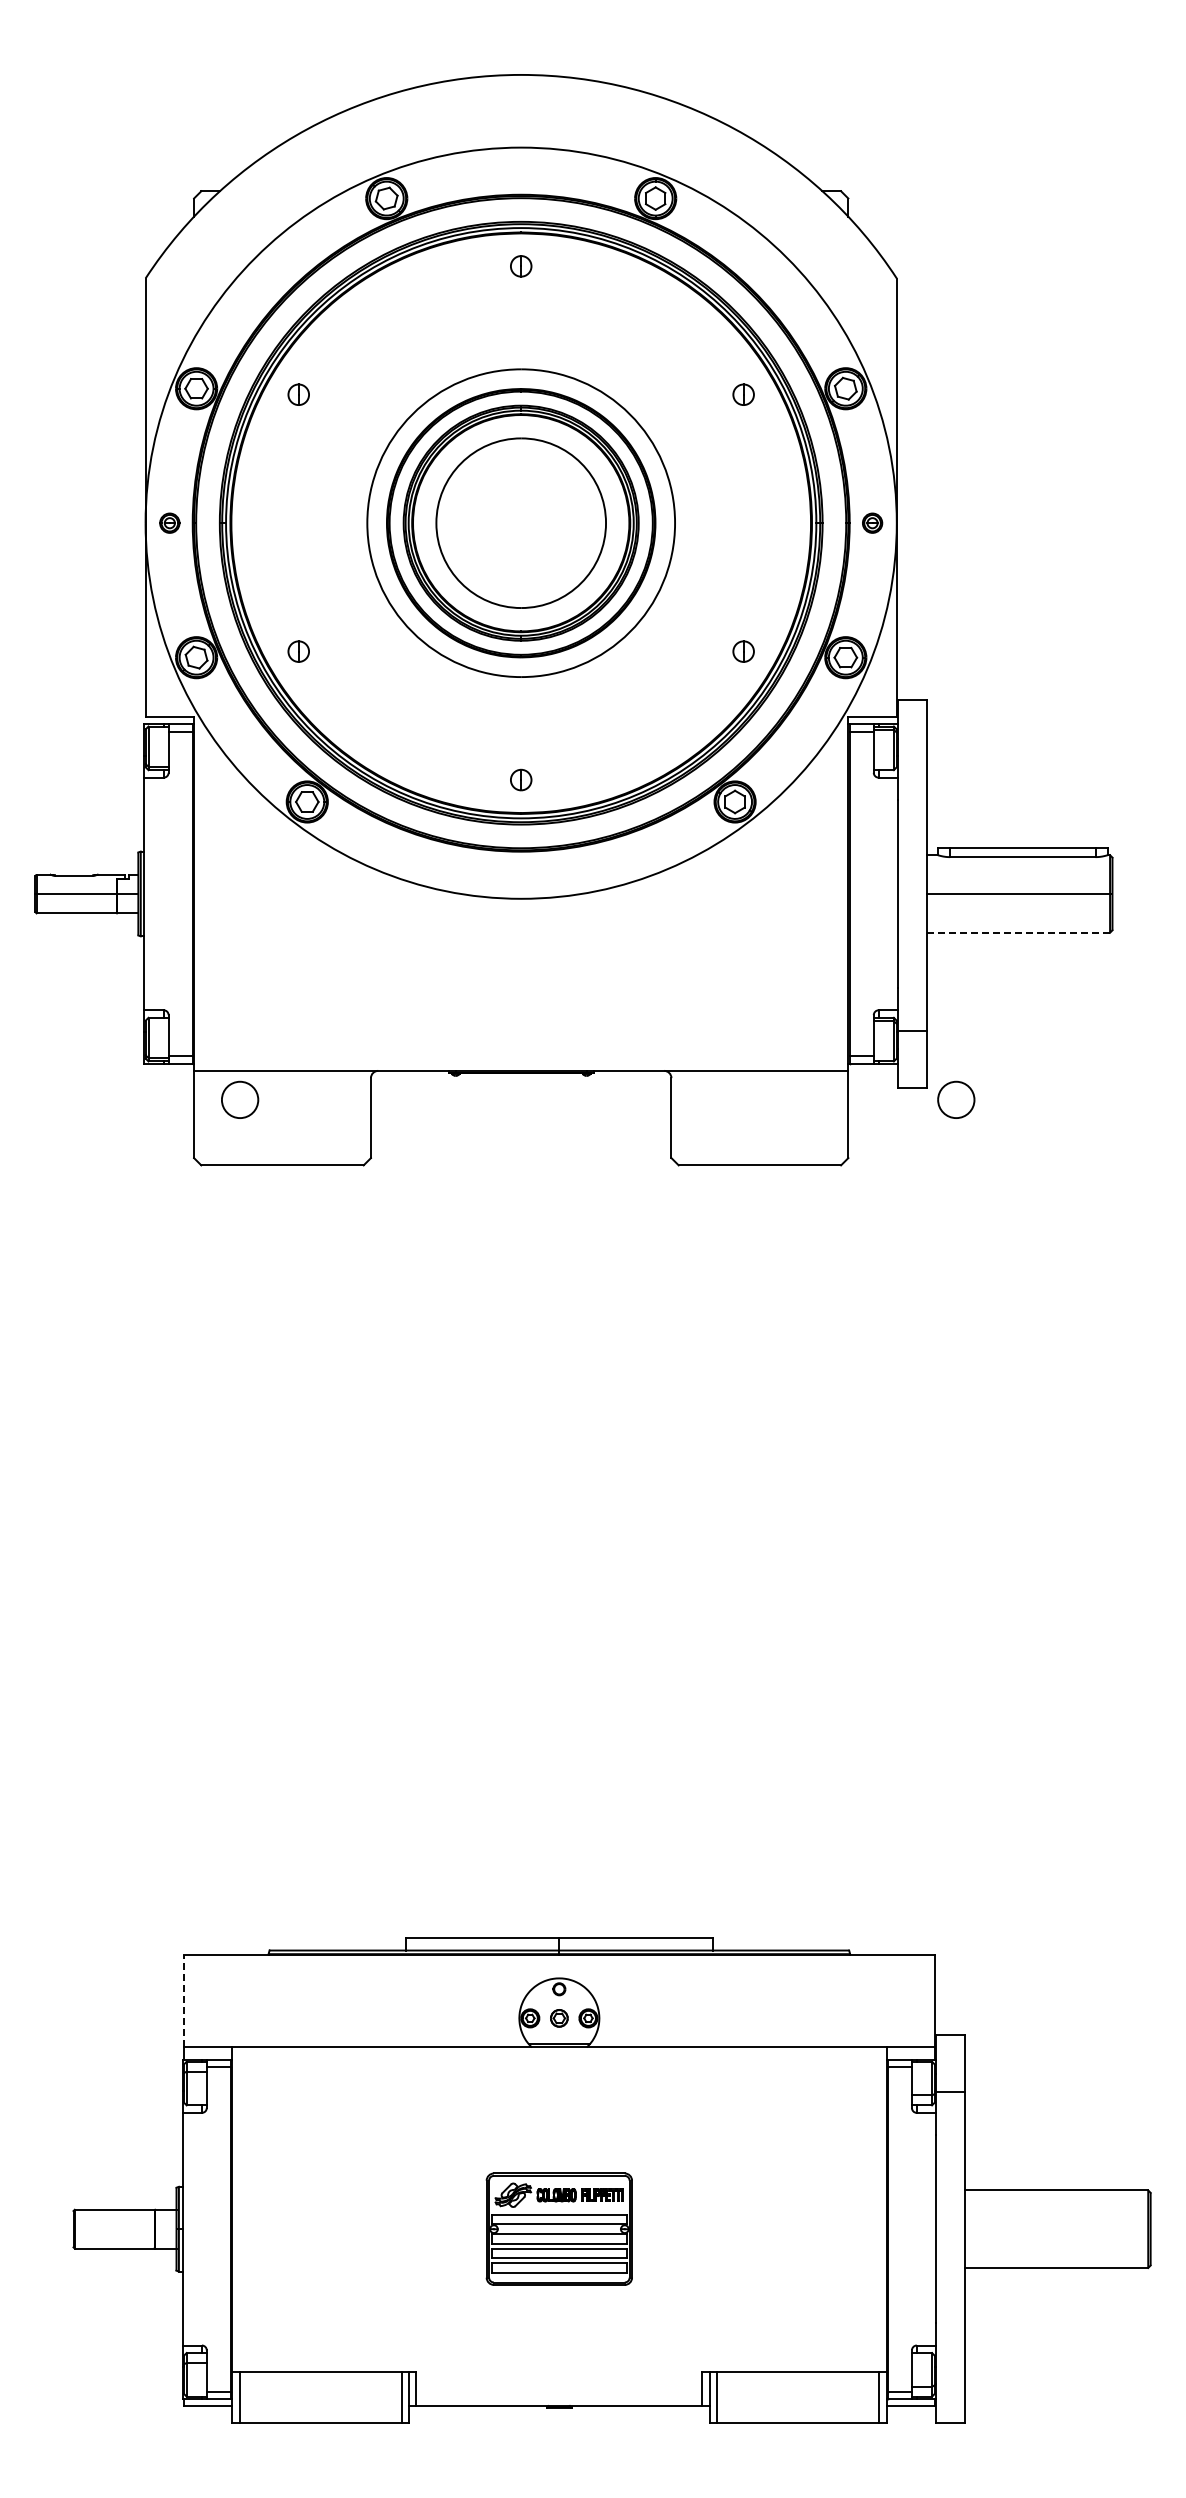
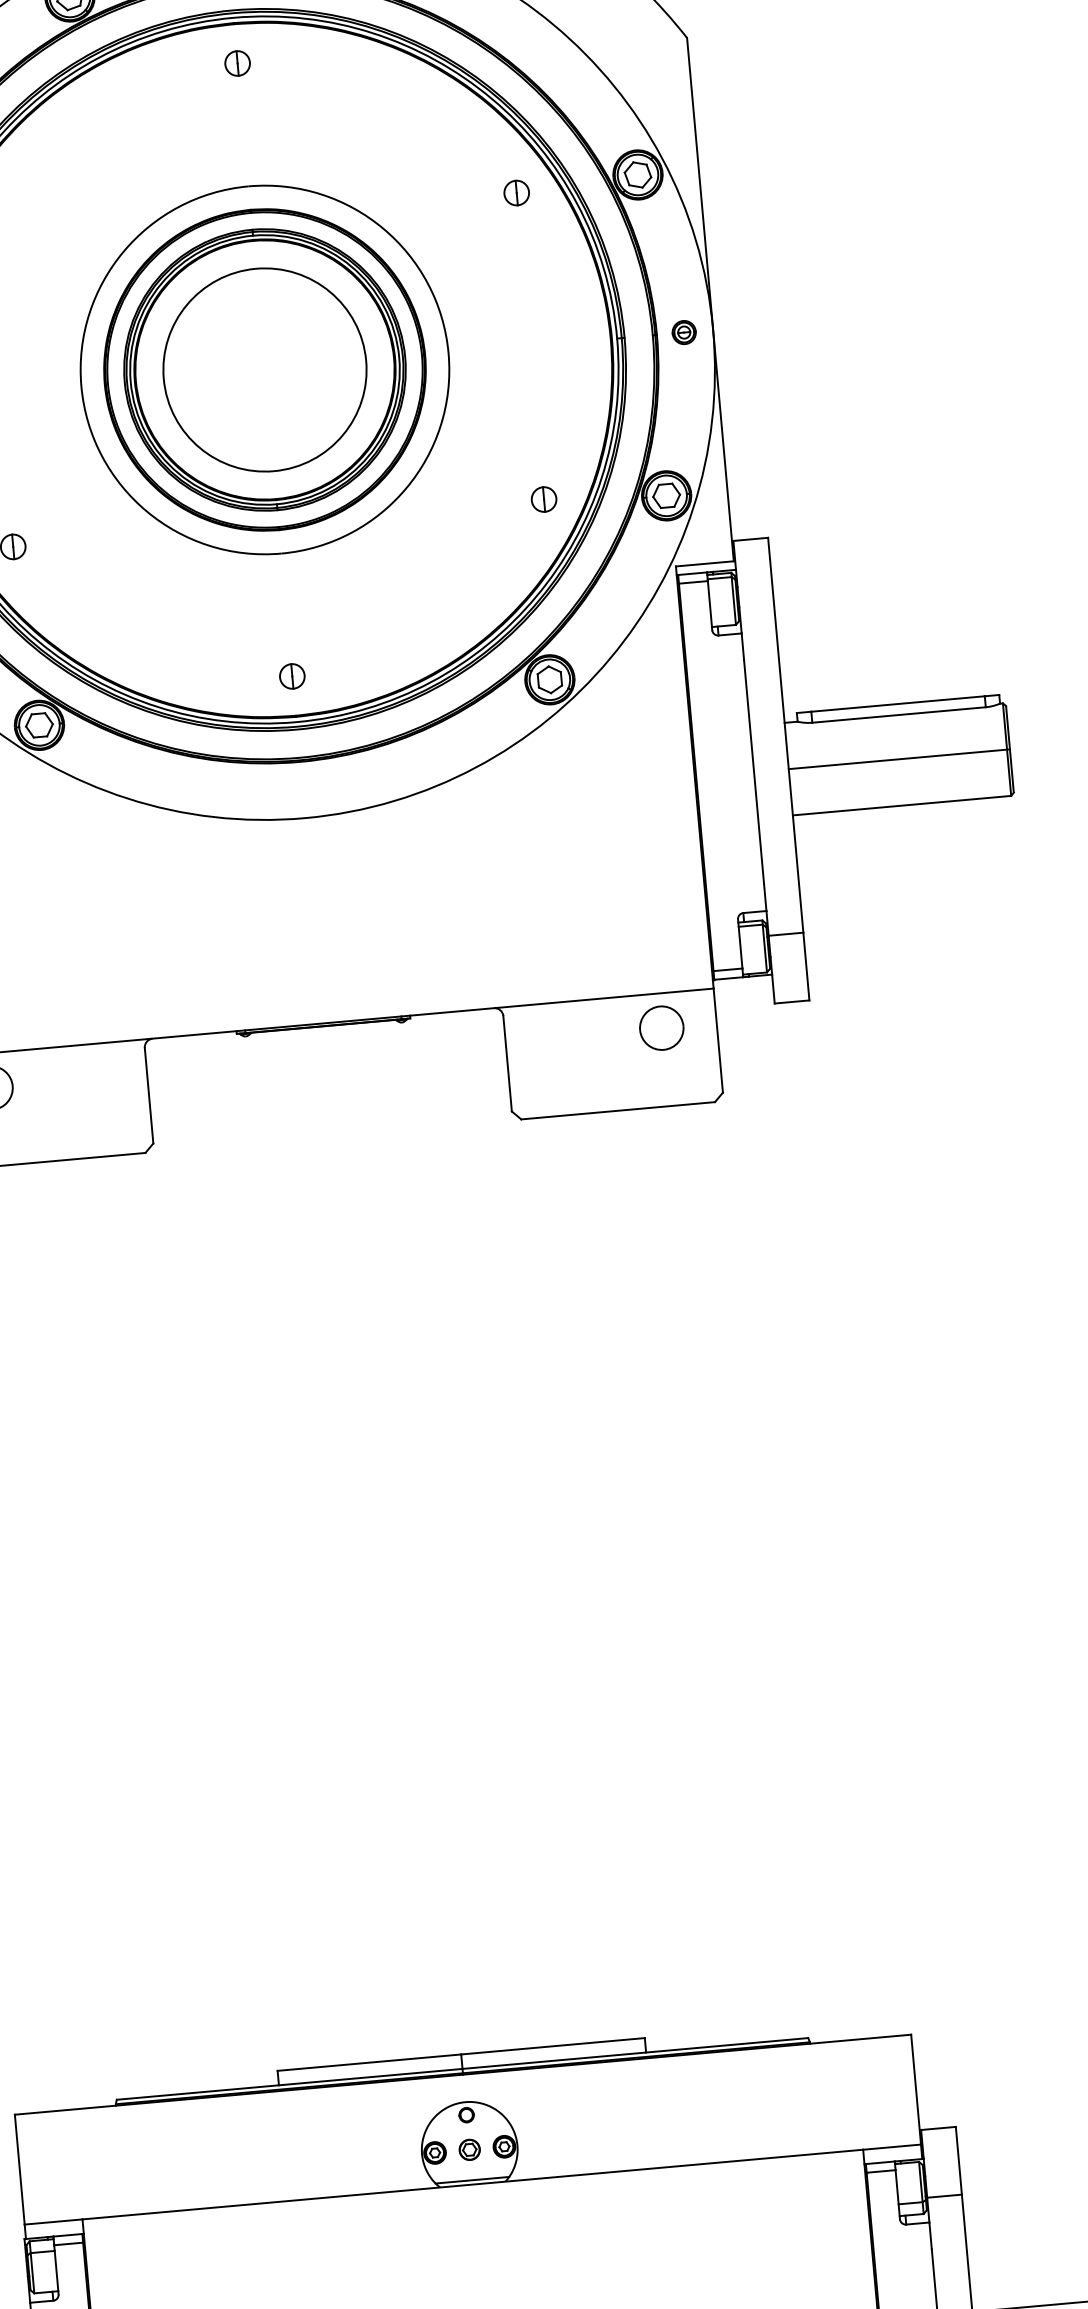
line: (1019, 932) -> (903, 805), dashed -> solid
part: (956, 1099) -> (661, 1027), moved
line: (183, 2000) -> (19, 2168), dashed -> solid

